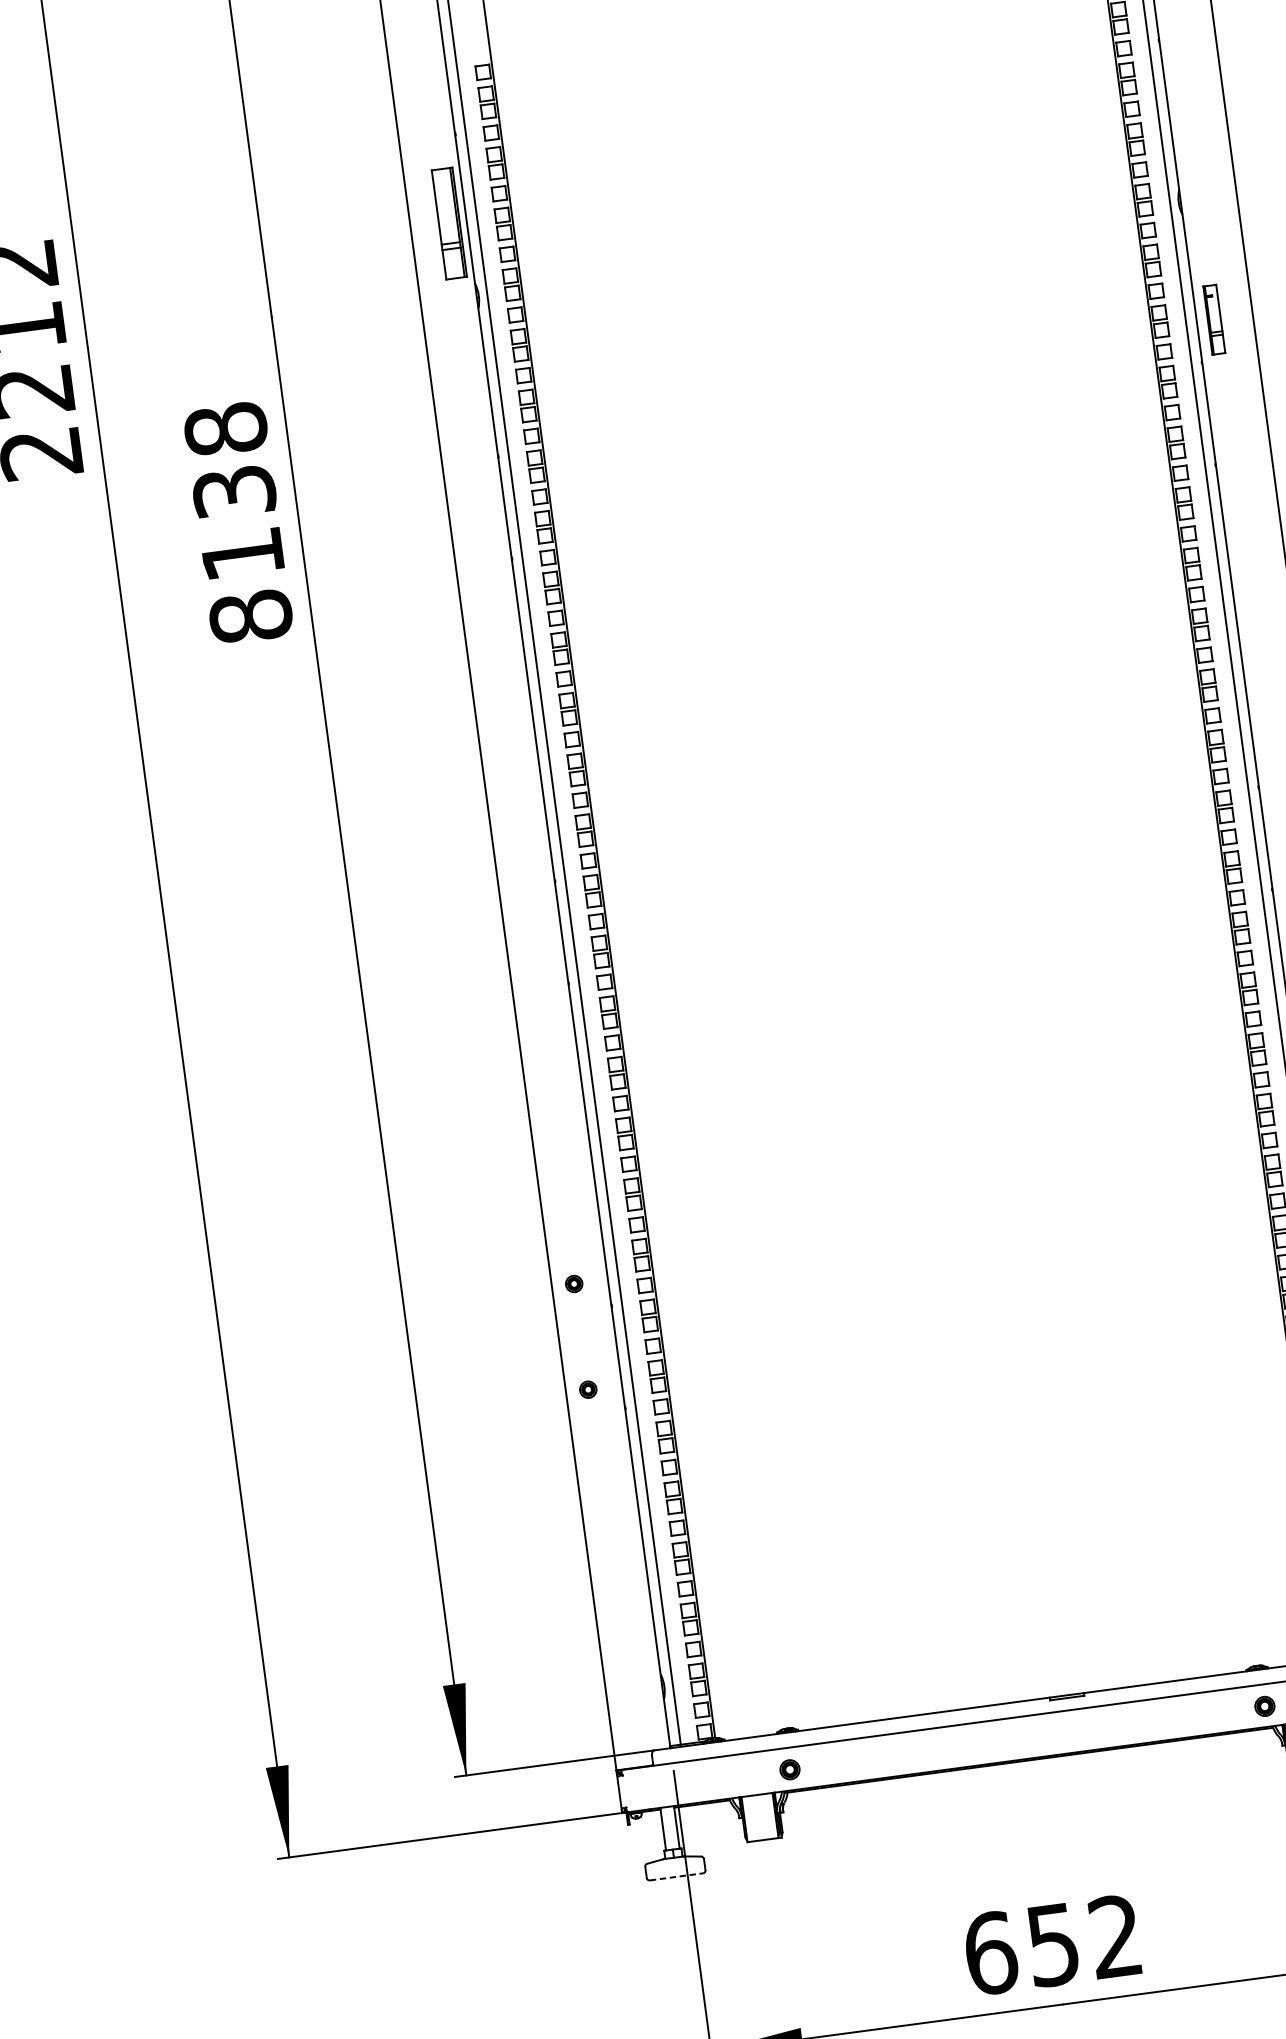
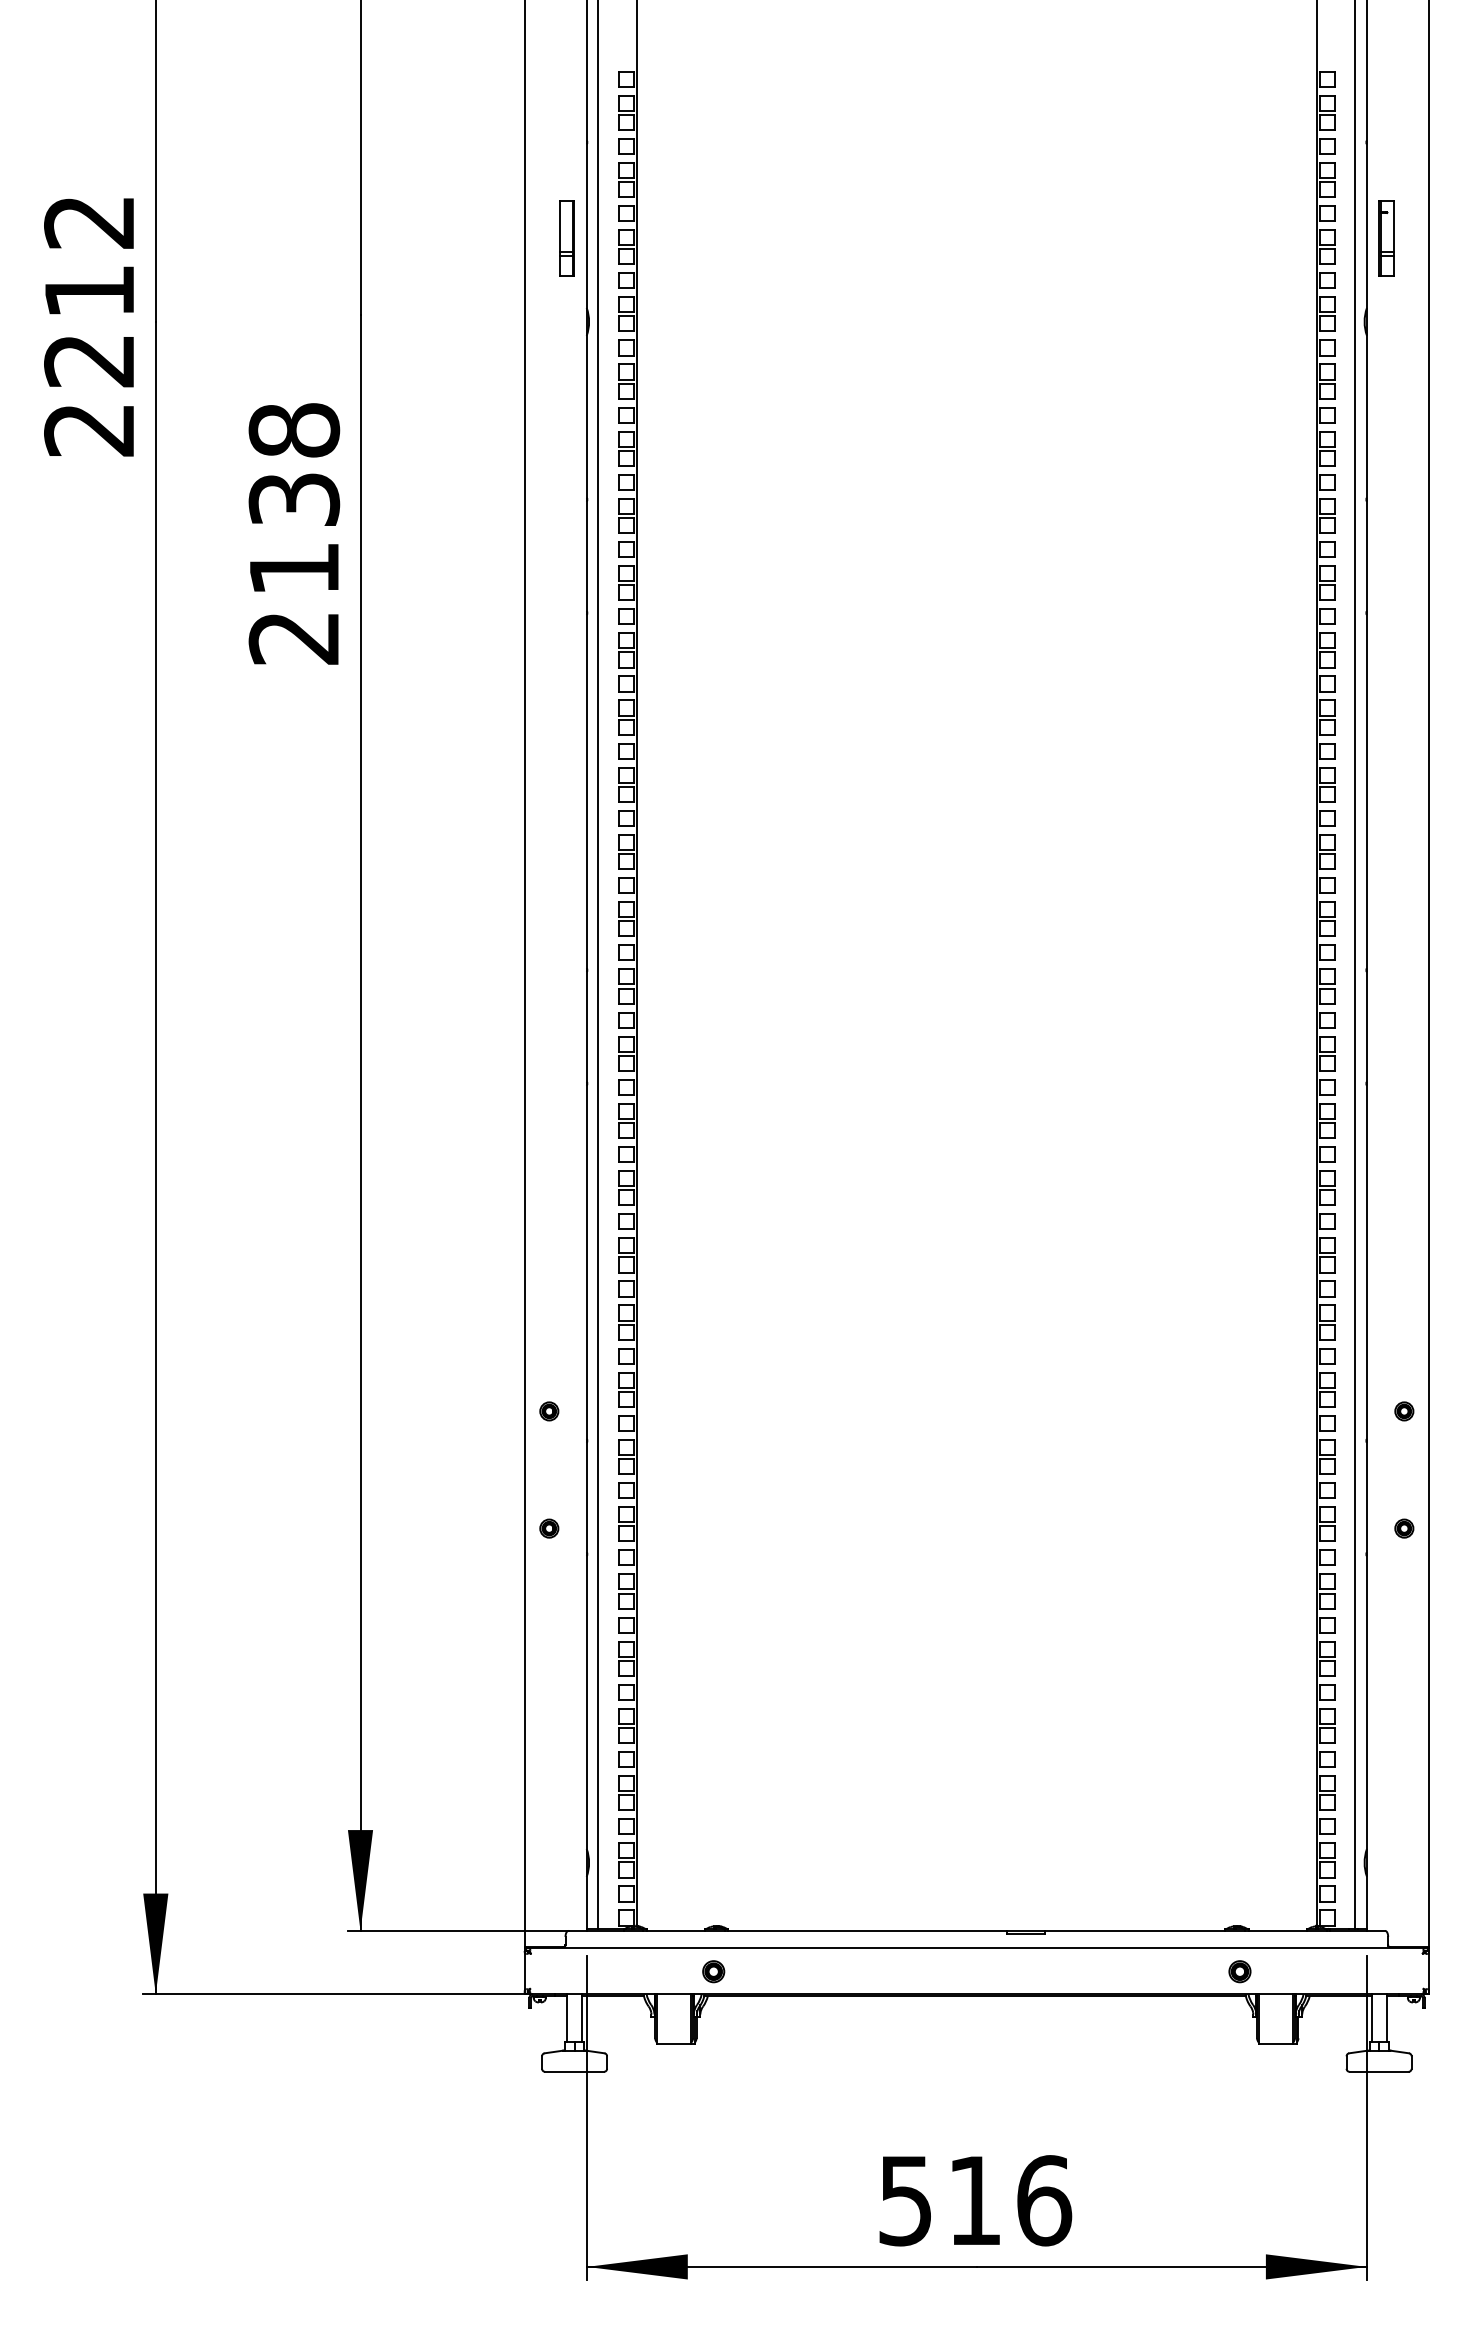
part: (448, 223) -> (566, 238), size x0.62
part: (1214, 319) -> (1386, 238), moved
text: (251, 616) -> (294, 637), 8138 -> 2138
line: (677, 1876) -> (575, 2071), dashed -> solid
text: (1053, 1944) -> (975, 2200), 652 -> 516

